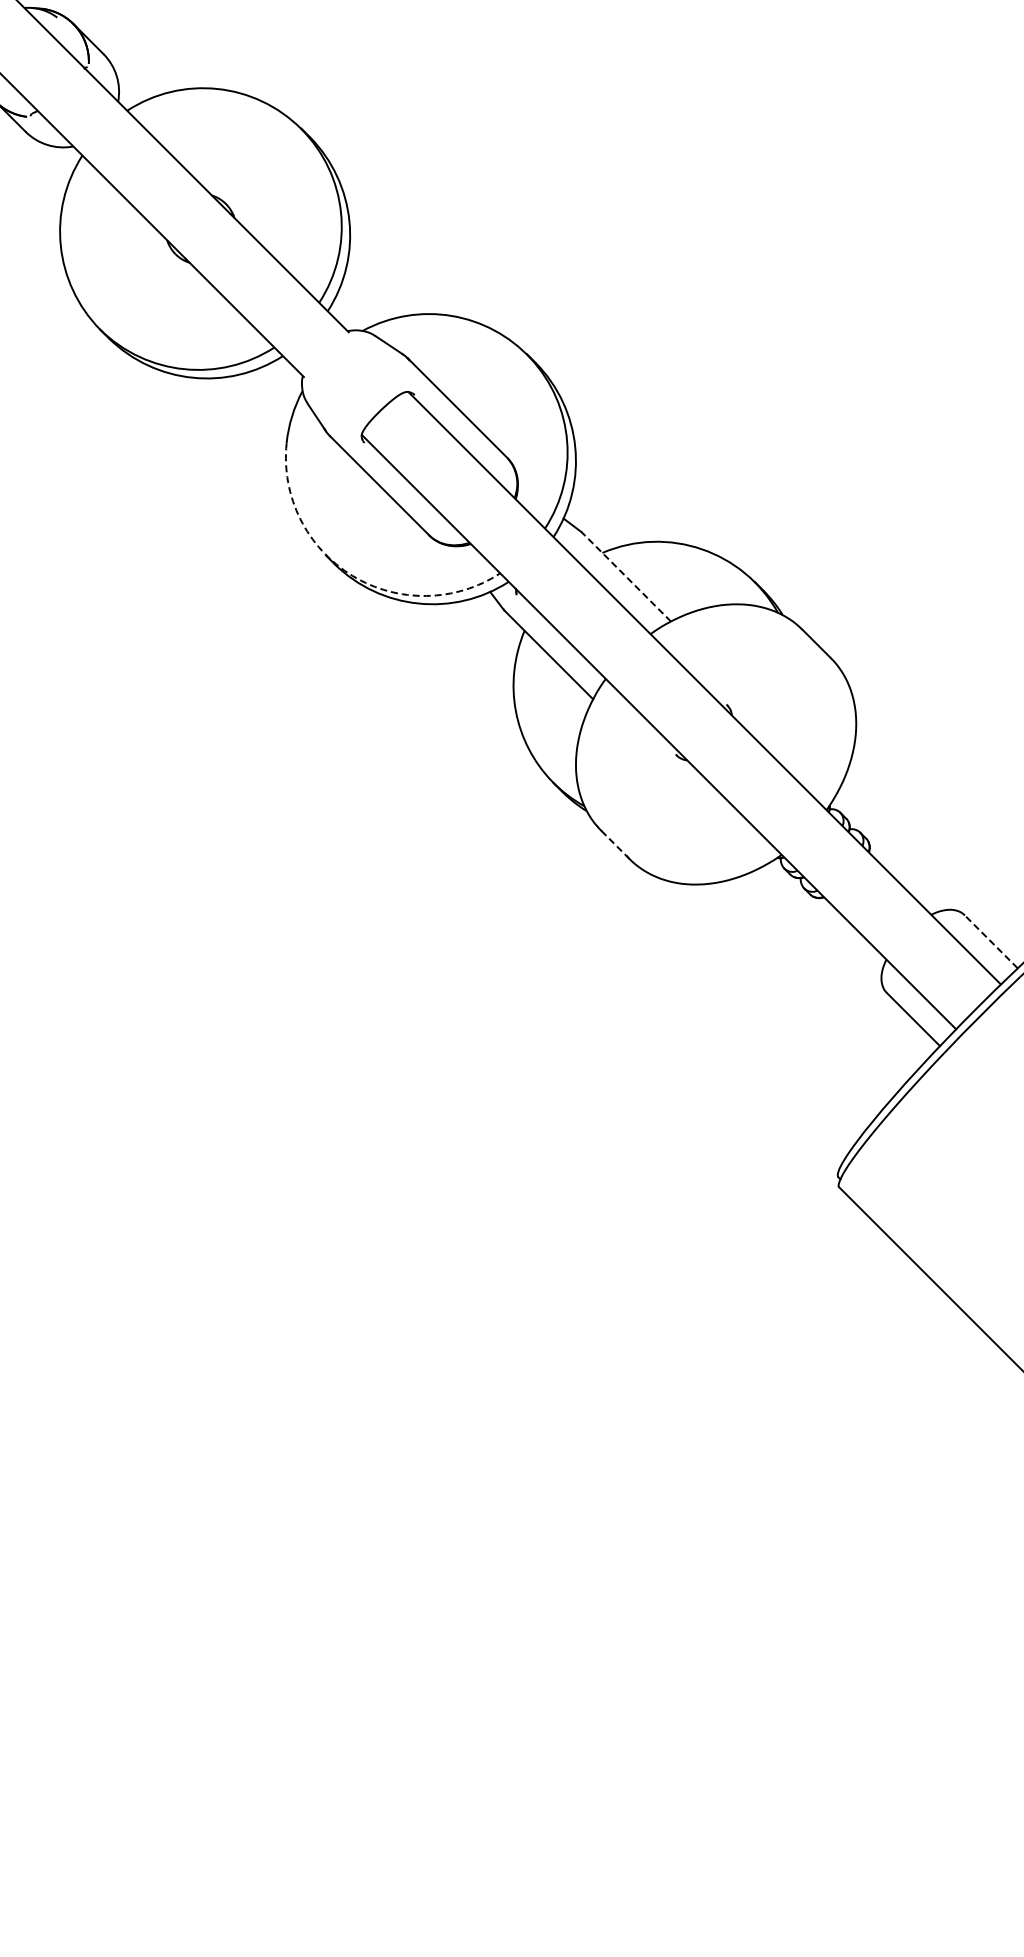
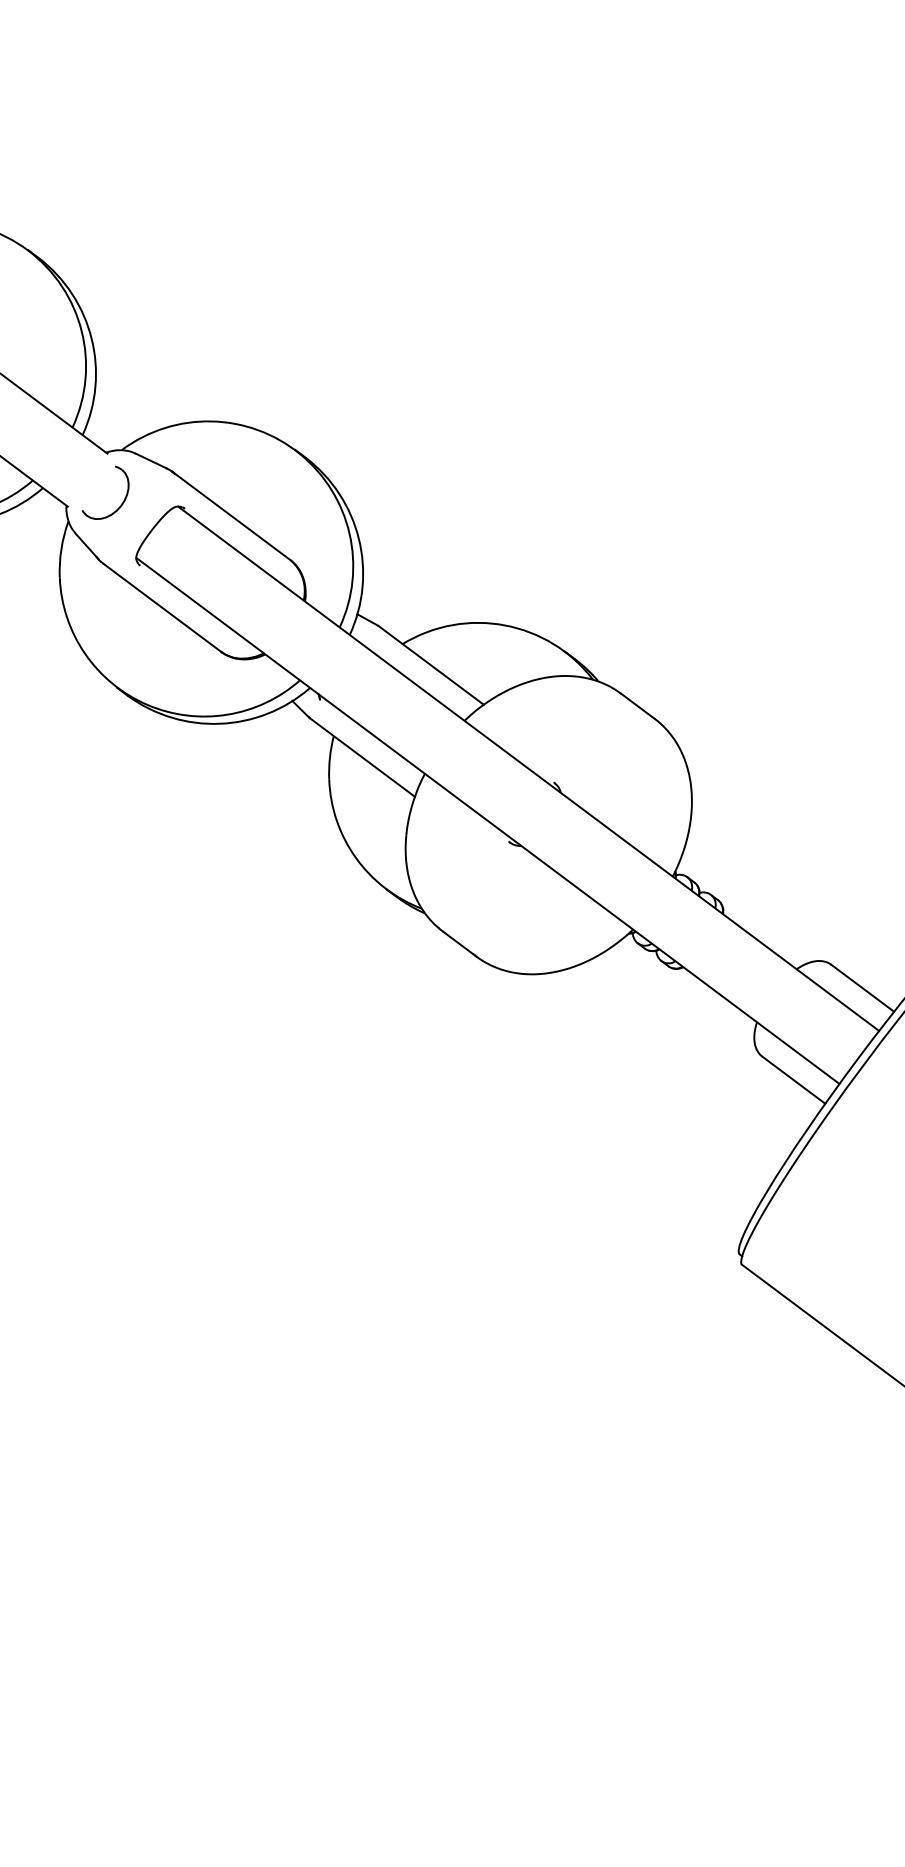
part: (351, 384) -> (118, 507), added
arc: (352, 575) -> (147, 704), dashed -> solid
line: (626, 577) -> (431, 665), dashed -> solid
line: (615, 845) -> (459, 944), dashed -> solid
line: (990, 941) -> (861, 988), dashed -> solid

